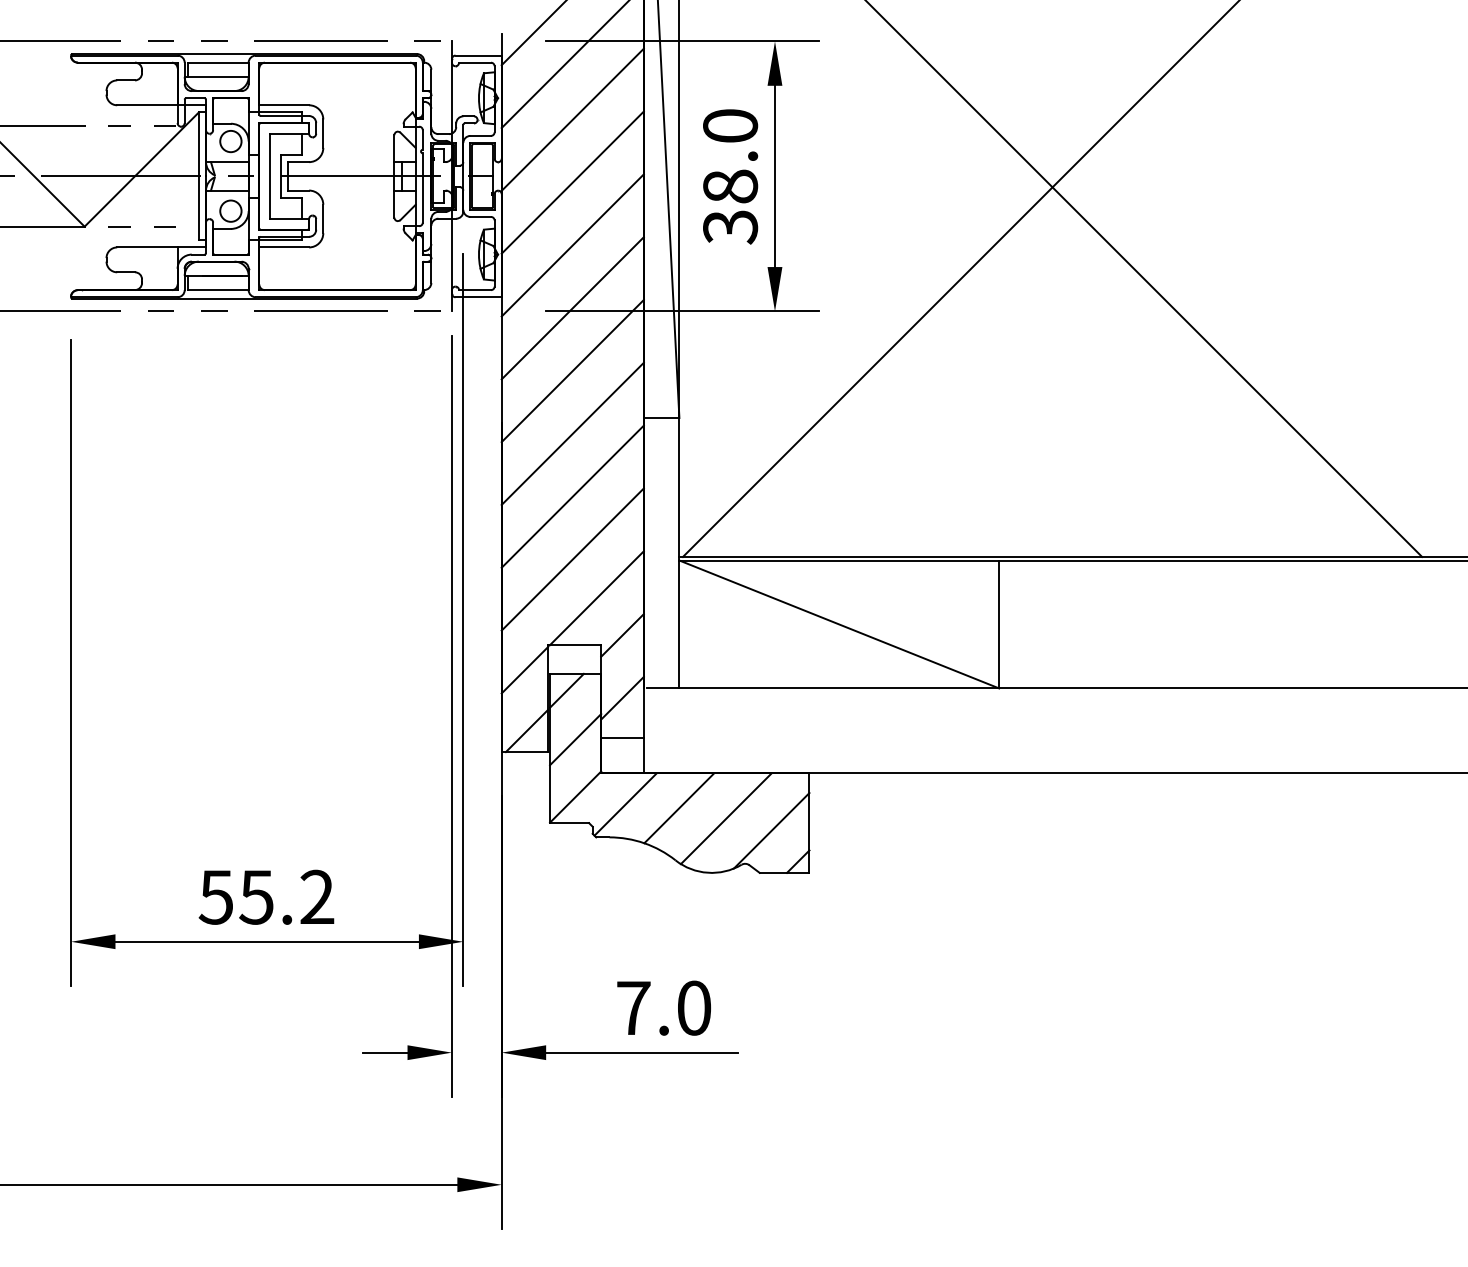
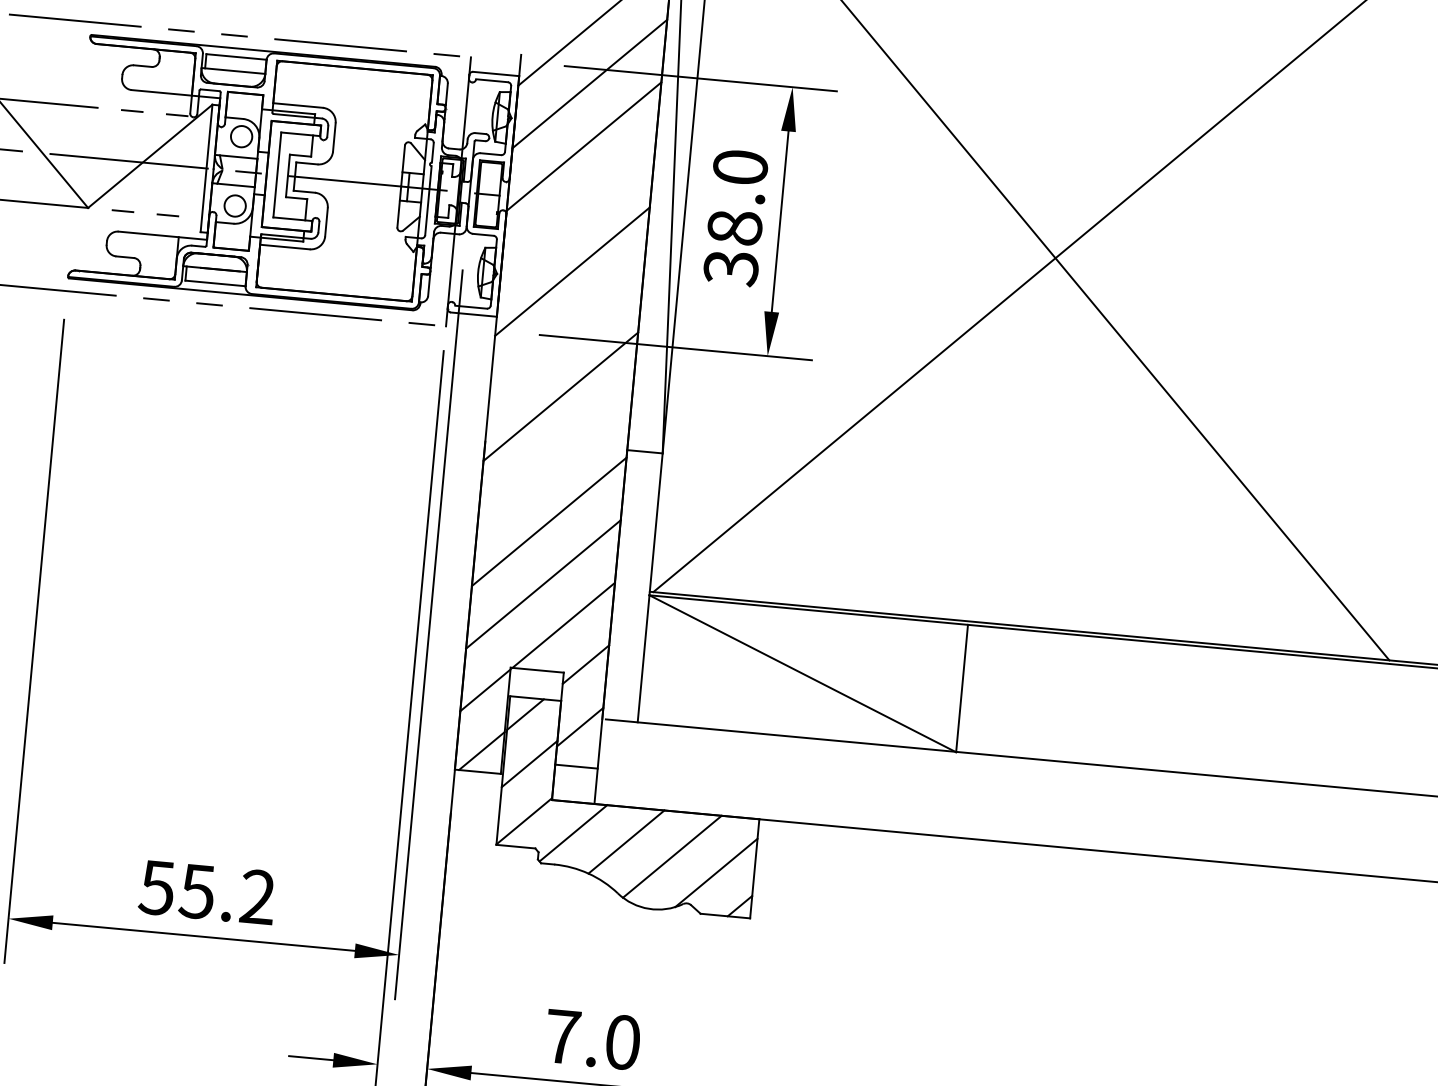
line: (572, 182) -> (577, 209), removed
line: (572, 308) -> (566, 334), removed
line: (572, 433) -> (554, 458), removed

